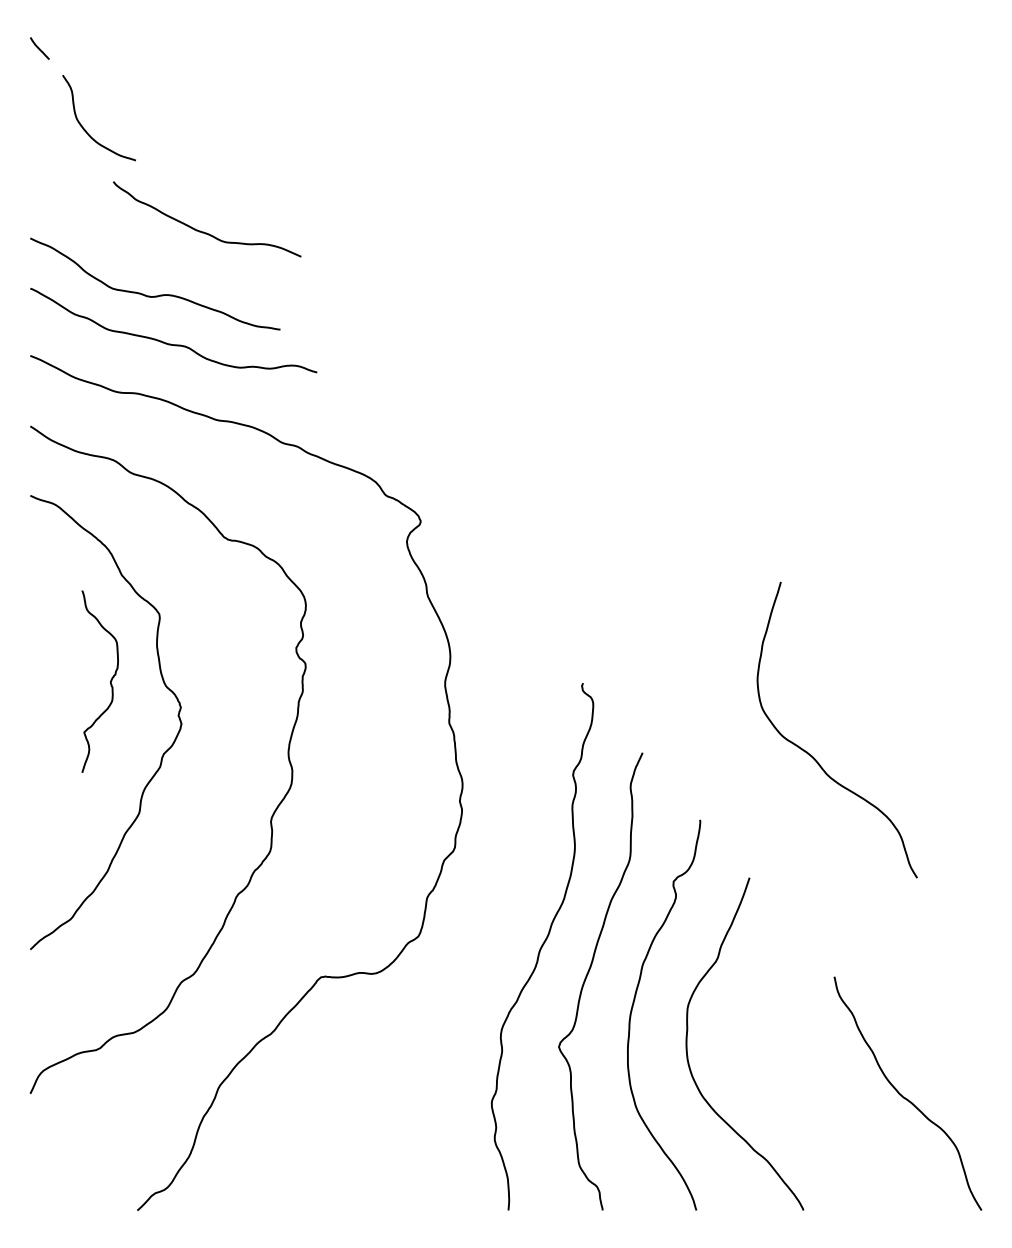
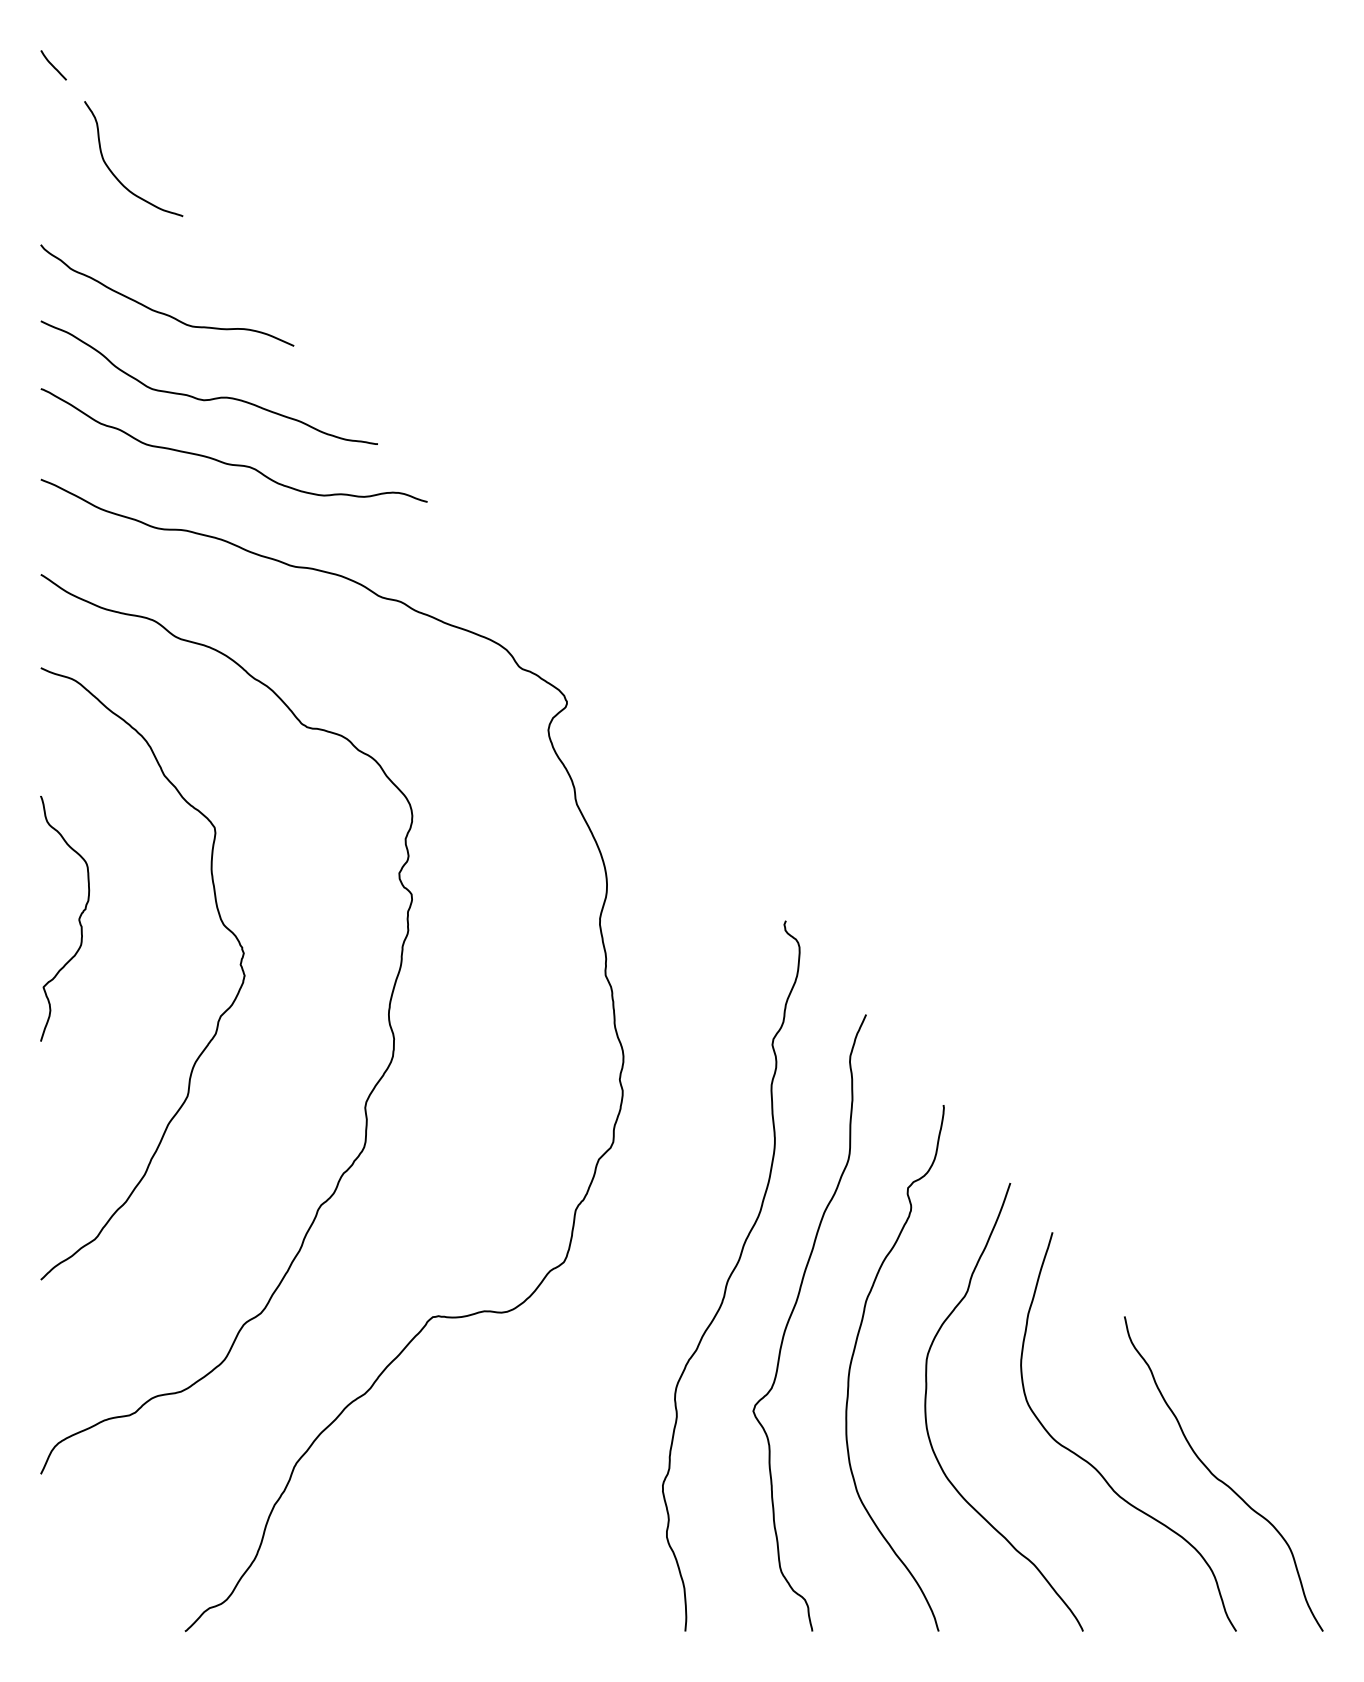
curve: (204, 231) -> (163, 312), moved
curve: (110, 681) -> (78, 918), moved
curve: (811, 754) -> (1093, 1465), moved

